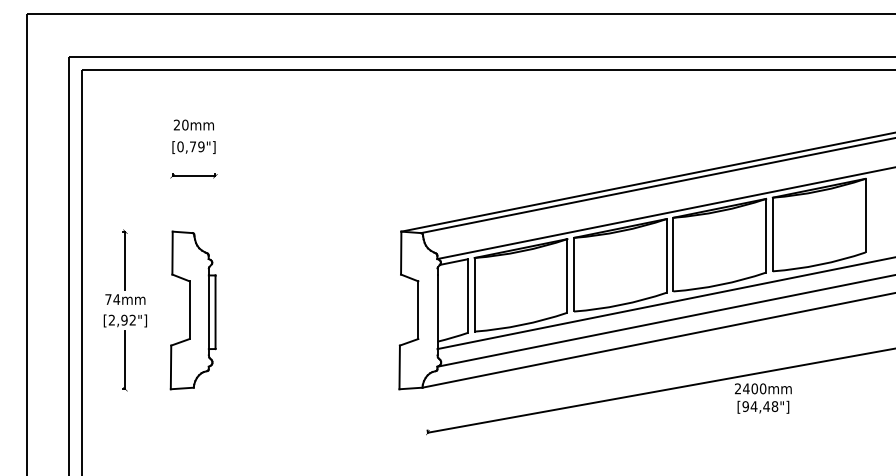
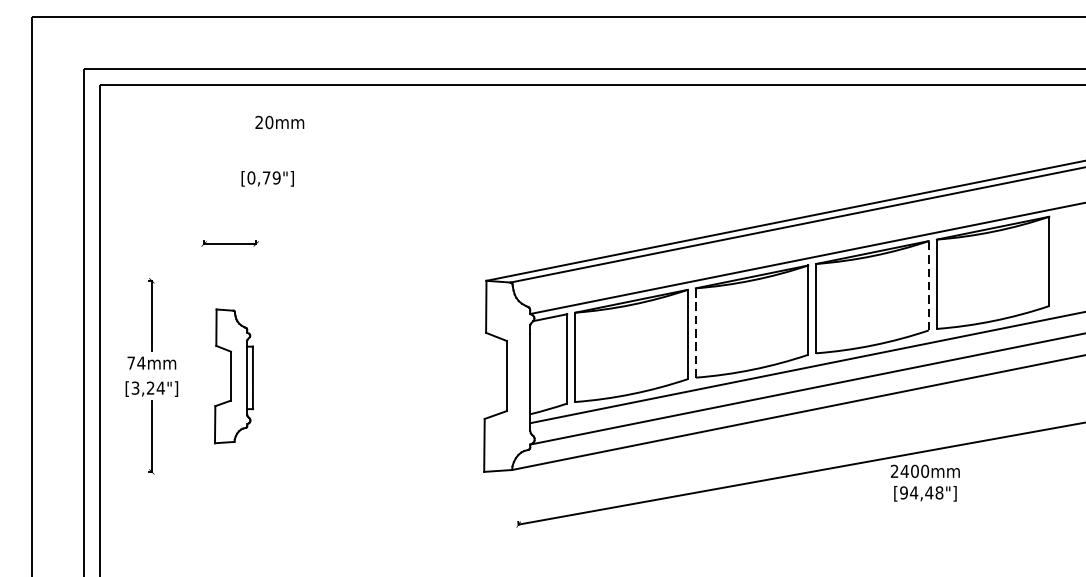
text: (193, 124) -> (279, 121), moved
text: (193, 147) -> (267, 178), moved
part: (193, 175) -> (229, 243), moved
line: (766, 235) -> (929, 285), solid -> dashed
line: (573, 274) -> (695, 332), solid -> dashed
part: (192, 310) -> (233, 376), size x0.7
text: (122, 319) -> (148, 387), [2,92"] -> [3,24"]

